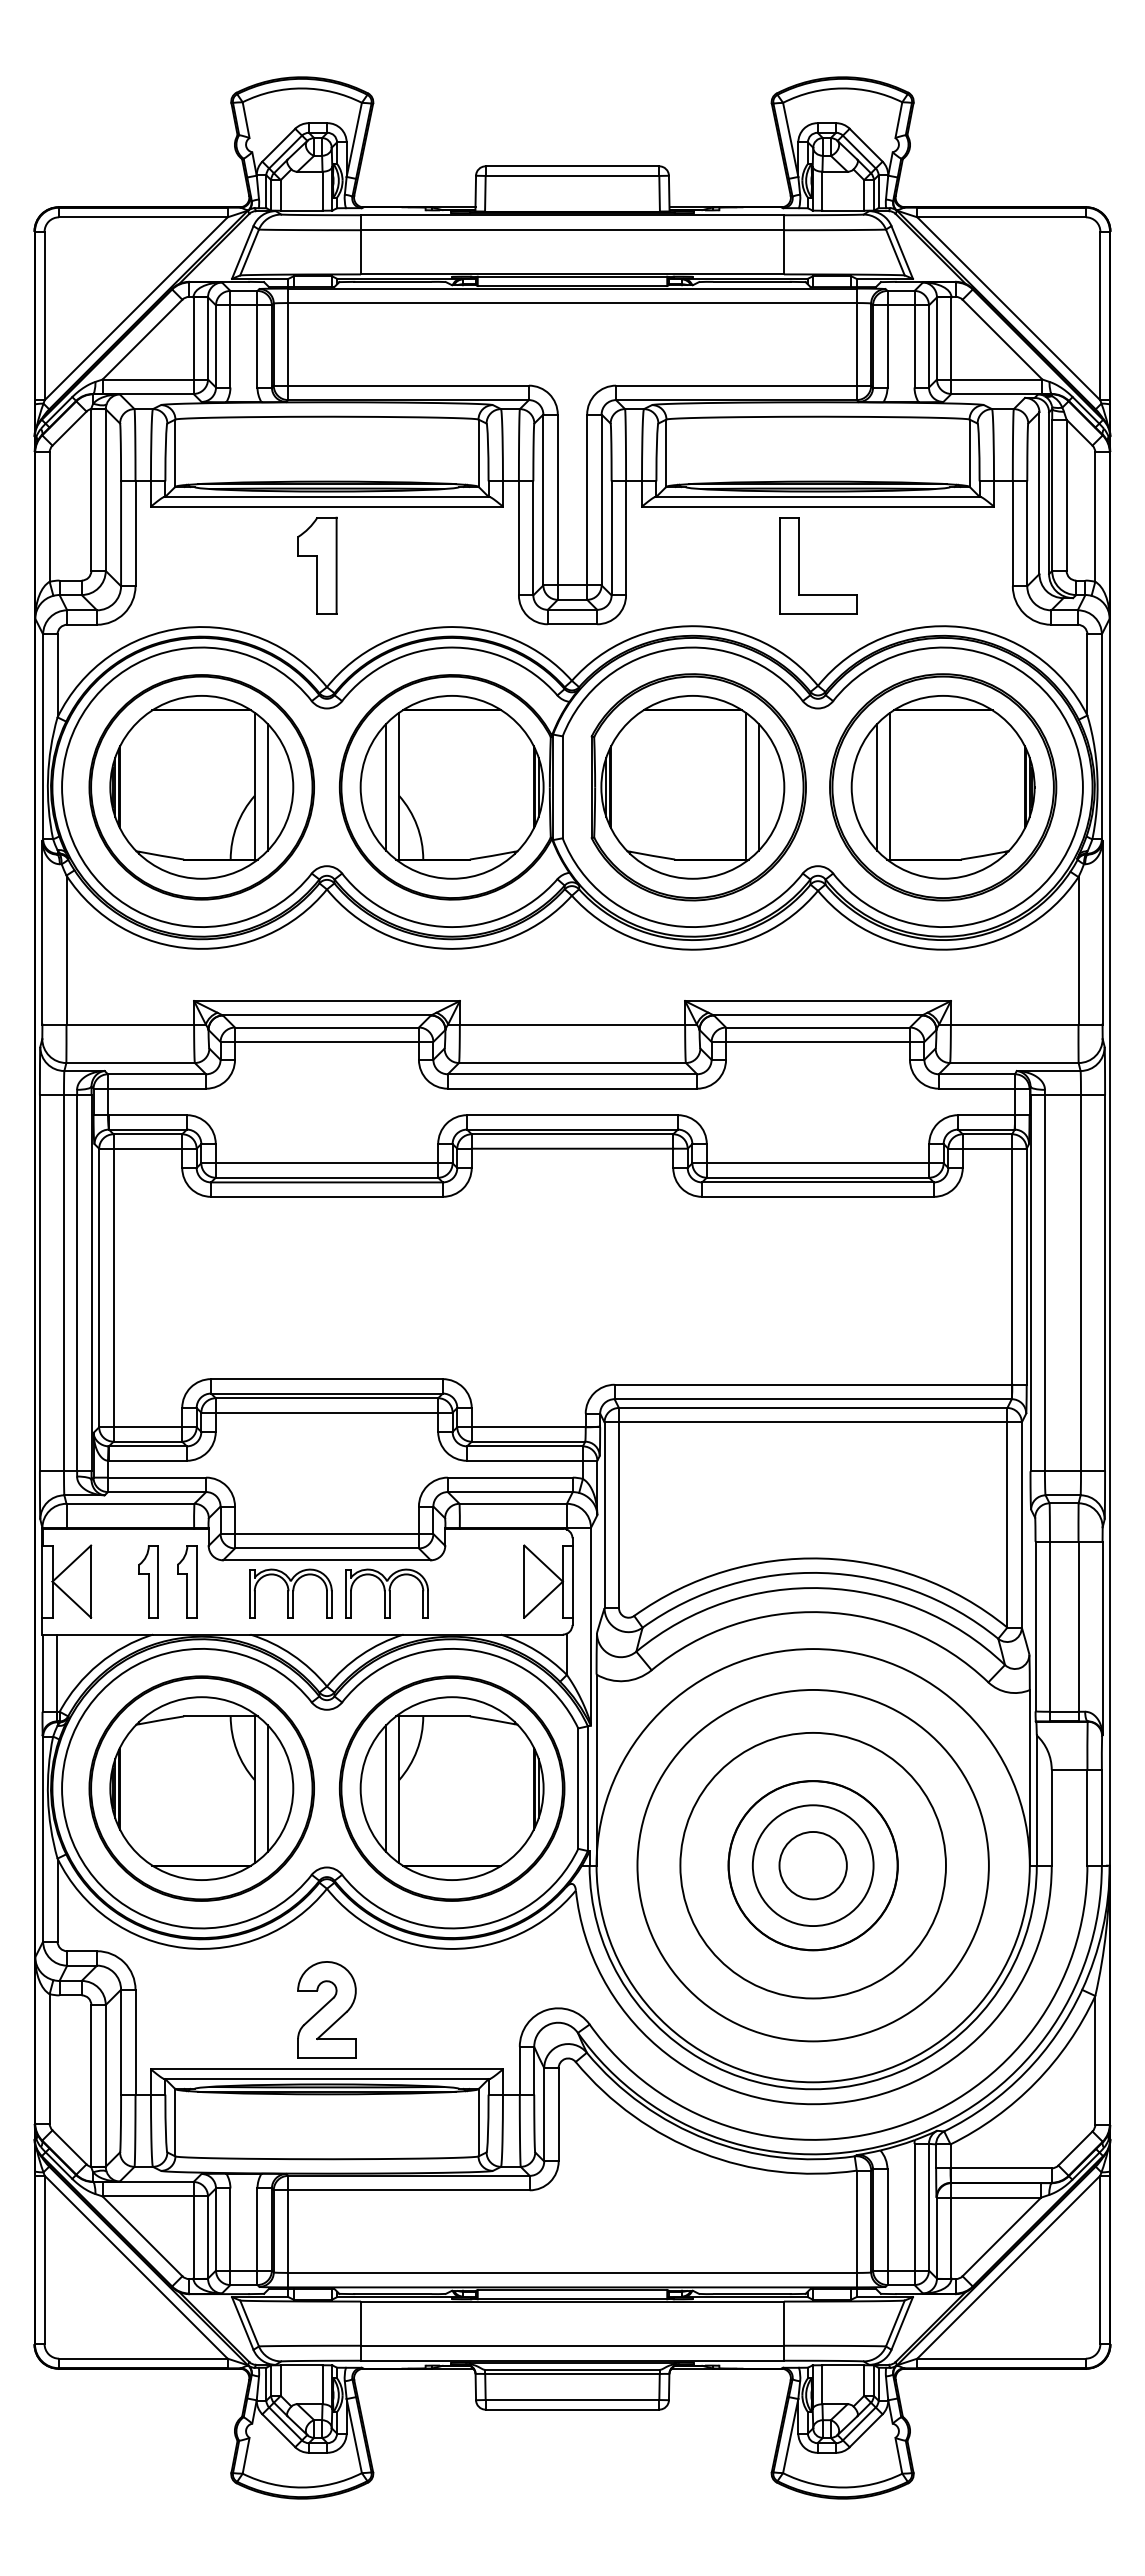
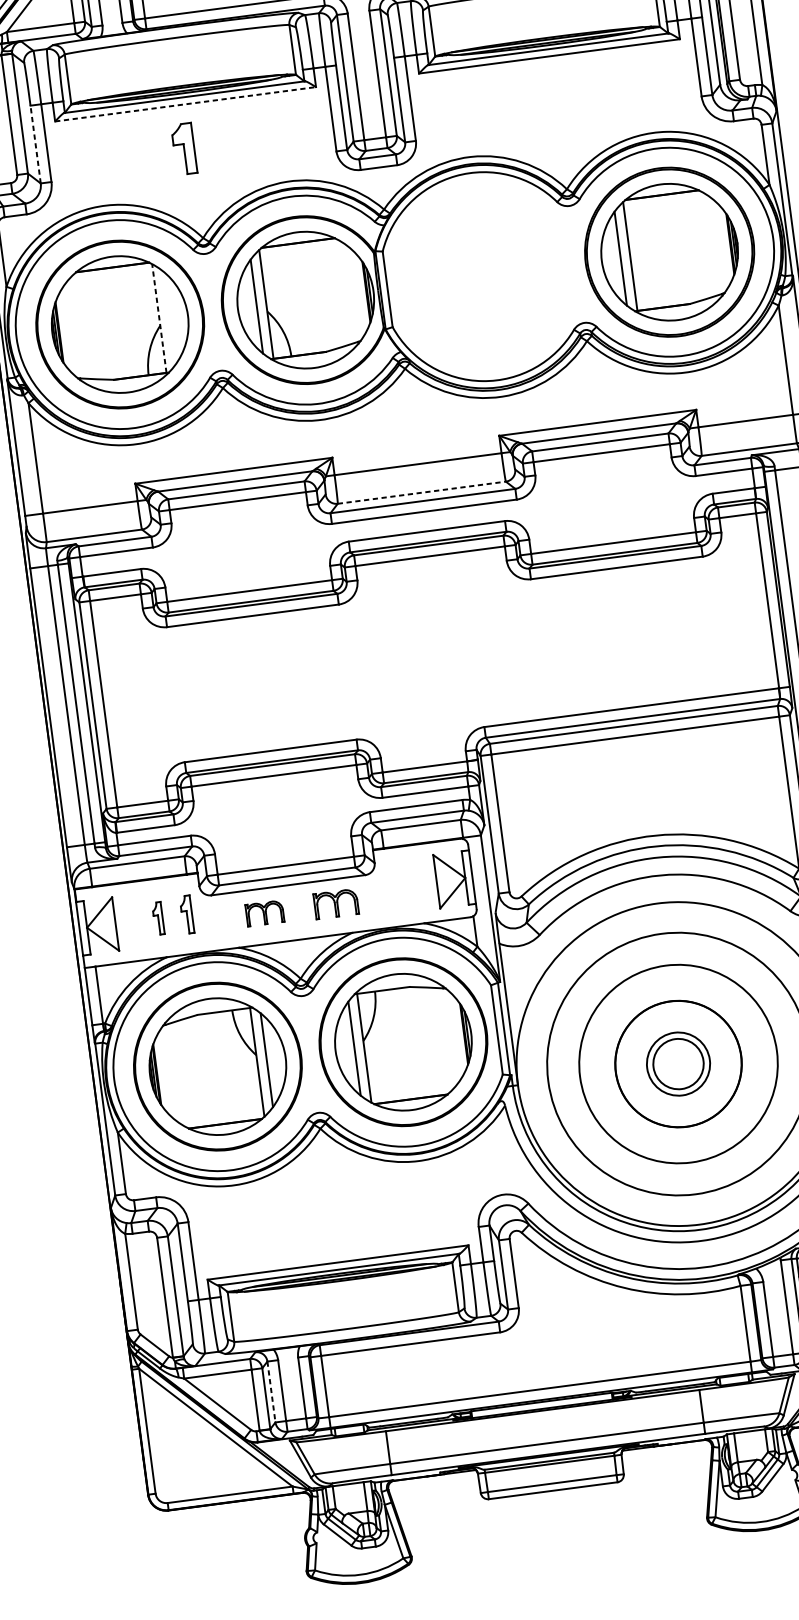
line: (327, 506) -> (185, 104), solid -> dashed
line: (121, 533) -> (35, 144), solid -> dashed
part: (317, 565) -> (184, 148), size x0.7
part: (799, 565) -> (541, 101), removed
line: (254, 785) -> (159, 318), solid -> dashed
line: (267, 786) -> (168, 317), removed
part: (698, 787) -> (488, 276), removed
line: (573, 1063) -> (422, 492), solid -> dashed
part: (148, 1581) -> (158, 918), size x0.6
part: (187, 1581) -> (187, 914), size x0.7
part: (290, 1593) -> (264, 913), size x0.6
part: (386, 1593) -> (335, 904), size x0.7
circle: (812, 1865) -> (678, 1064), size x0.7
part: (326, 2009) -> (331, 1218), removed
line: (216, 2230) -> (271, 1392), solid -> dashed

